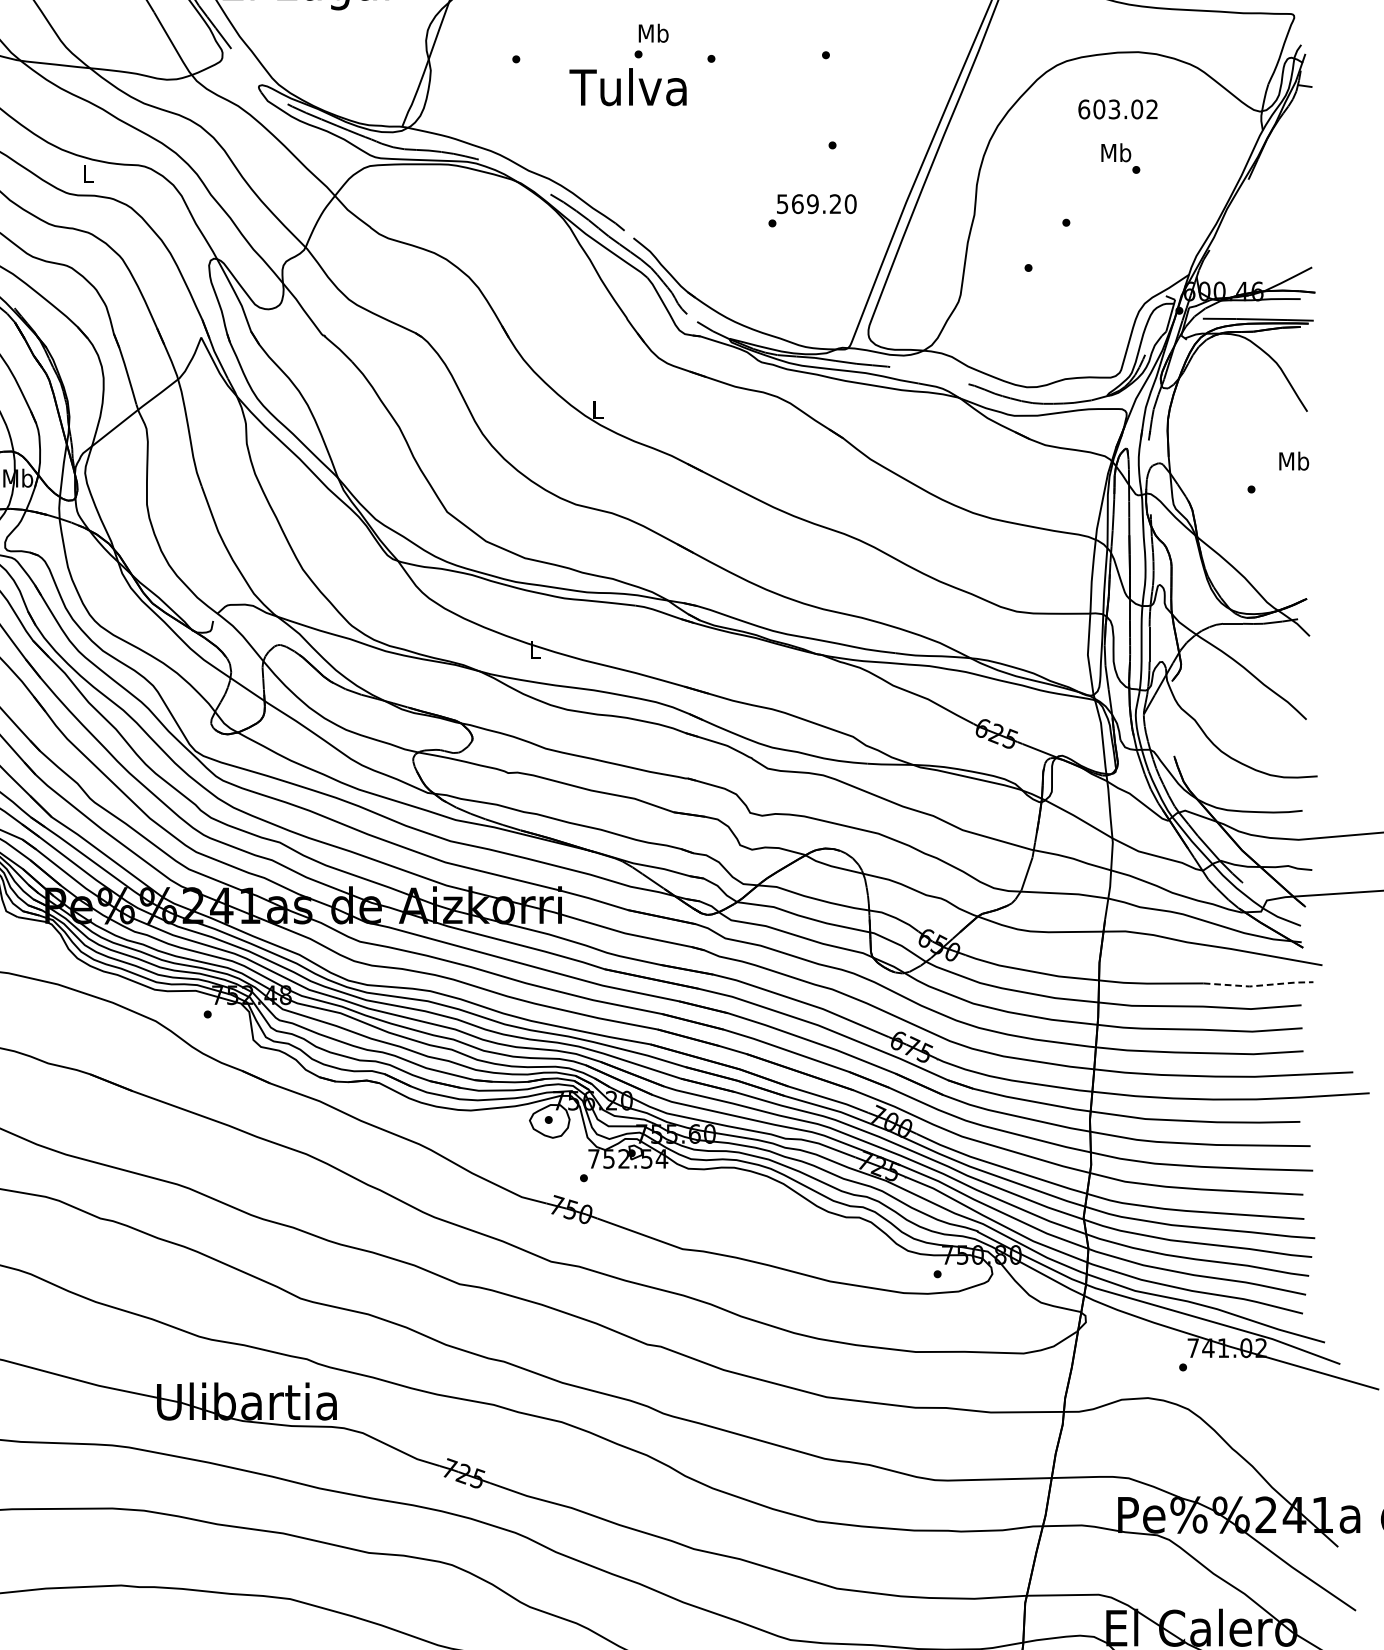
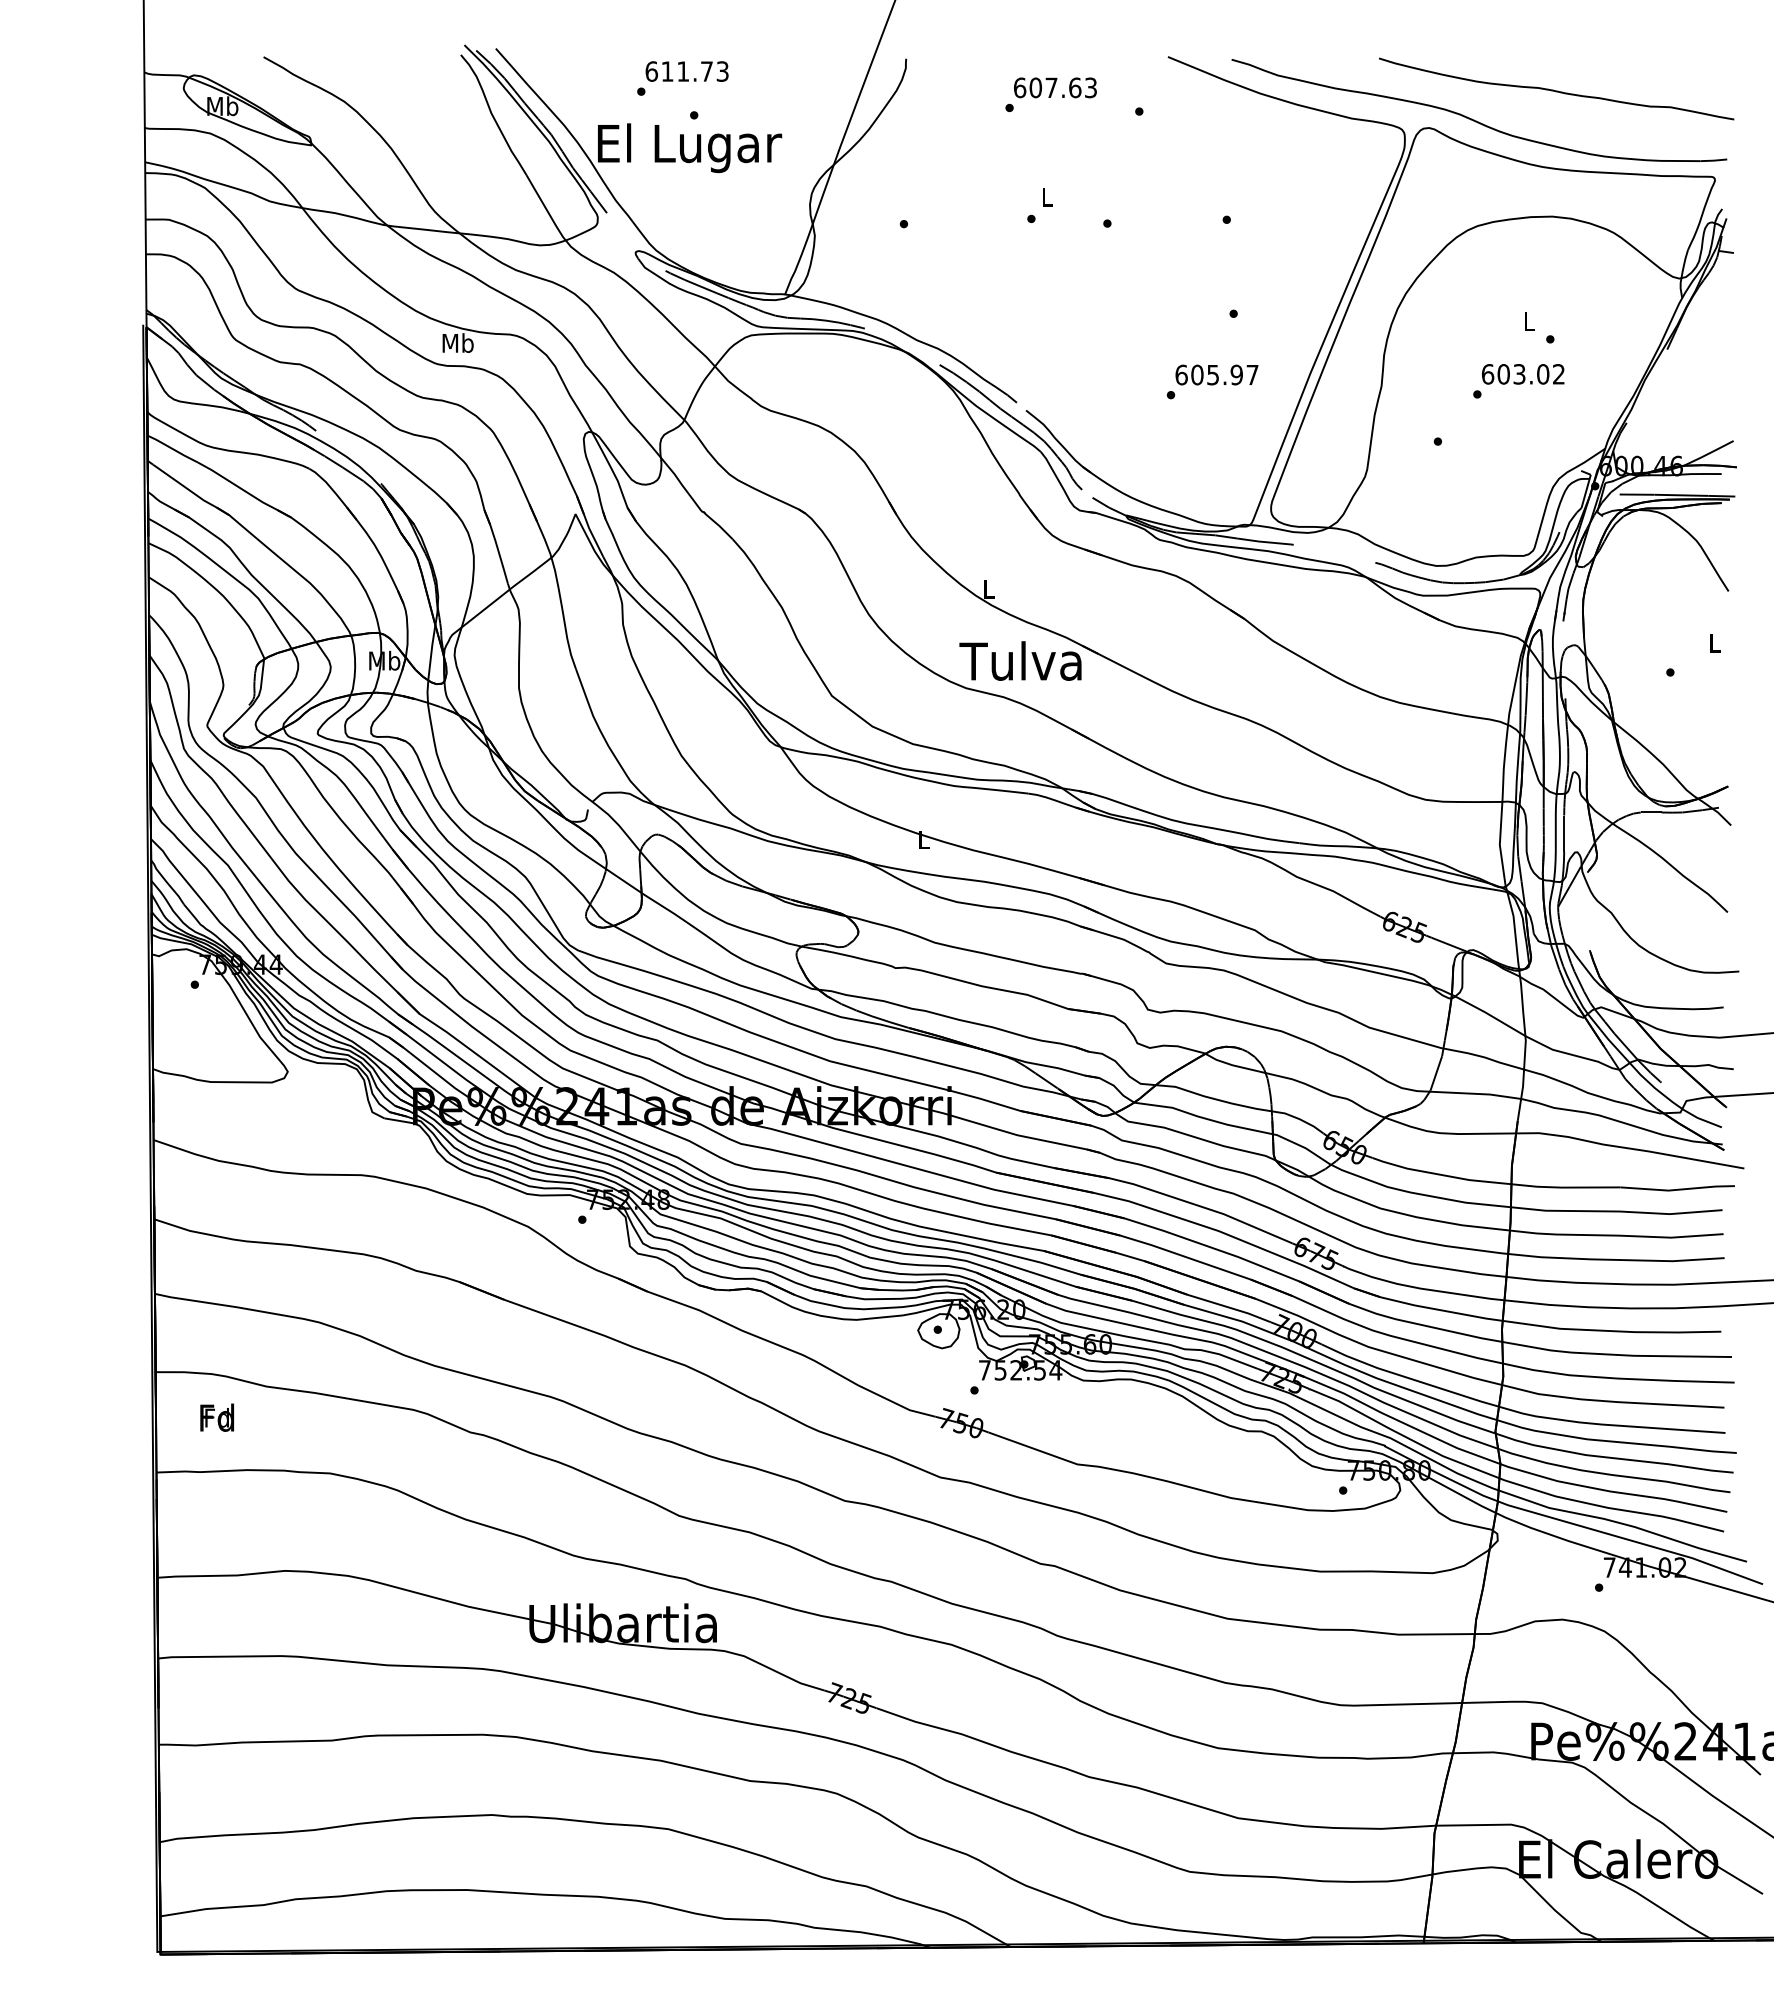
text: (653, 32) -> (1046, 196), Mb -> L
text: (628, 86) -> (1020, 660), moved
text: (1118, 109) -> (1523, 374), moved
text: (1115, 152) -> (1528, 321), Mb -> L
text: (87, 172) -> (457, 342), L -> Mb
text: (816, 203) -> (1216, 374), 569.20 -> 605.97
text: (1293, 460) -> (1714, 642), Mb -> L
line: (1259, 985) -> (1678, 1189), dashed -> solid

